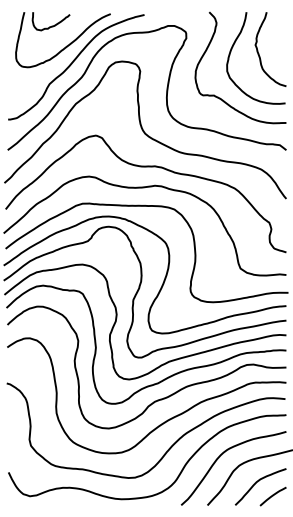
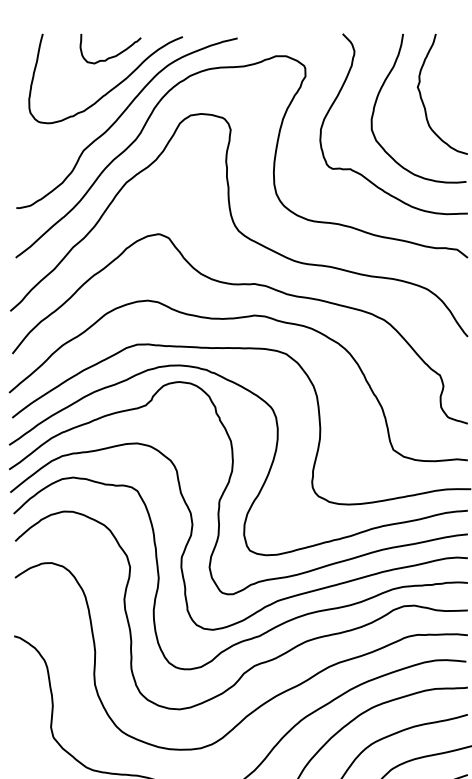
curve: (51, 25) -> (111, 55), moved

